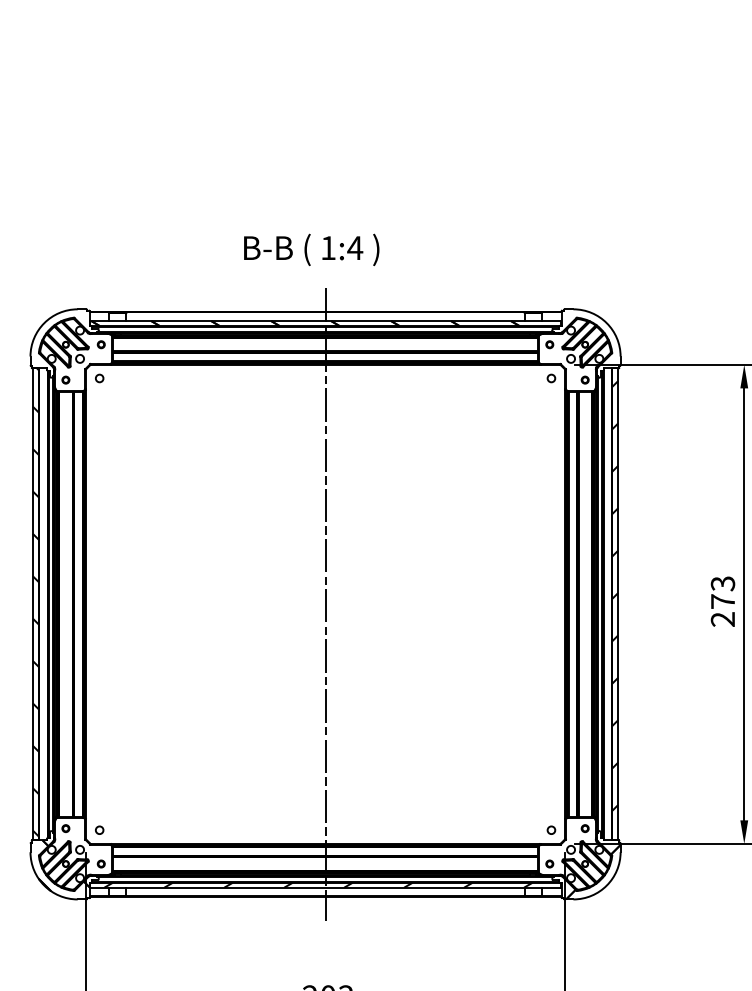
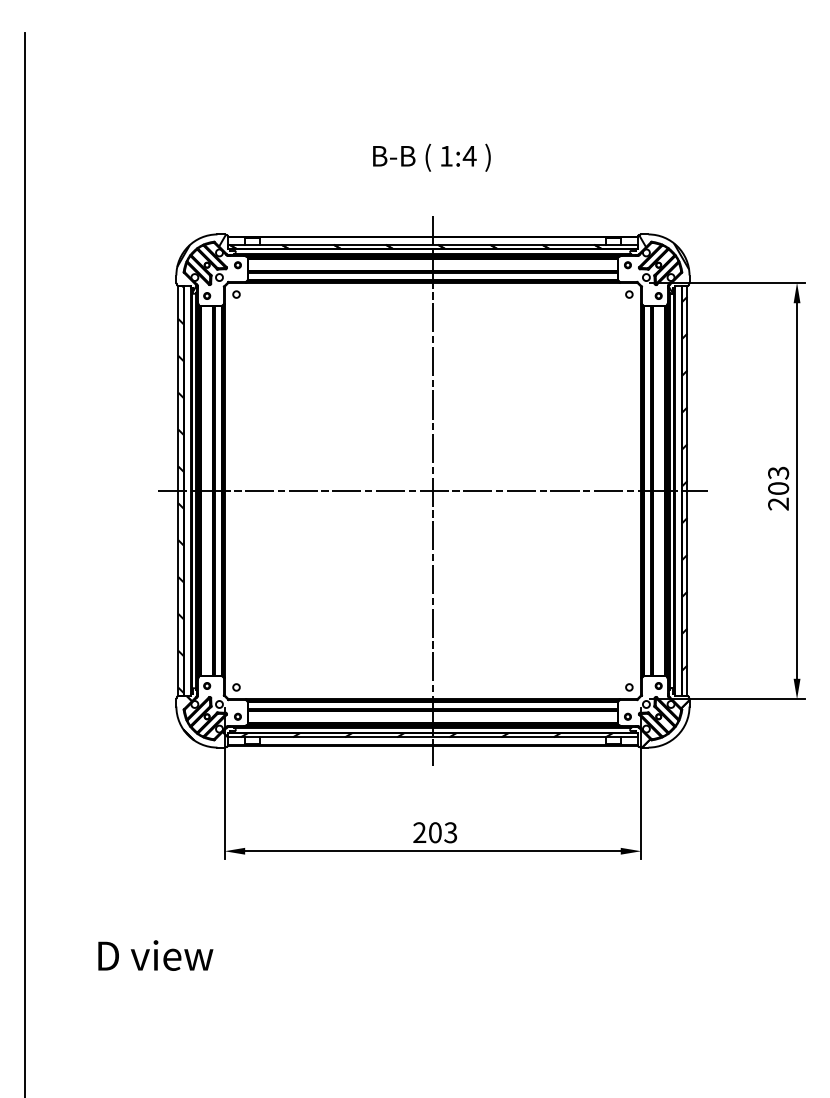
text: (311, 249) -> (431, 157), moved
hatch: (59, 342) -> (201, 263), added
hatch: (591, 342) -> (664, 263), added
text: (722, 601) -> (778, 488), 273 -> 203
line: (325, 604) -> (432, 491), added

